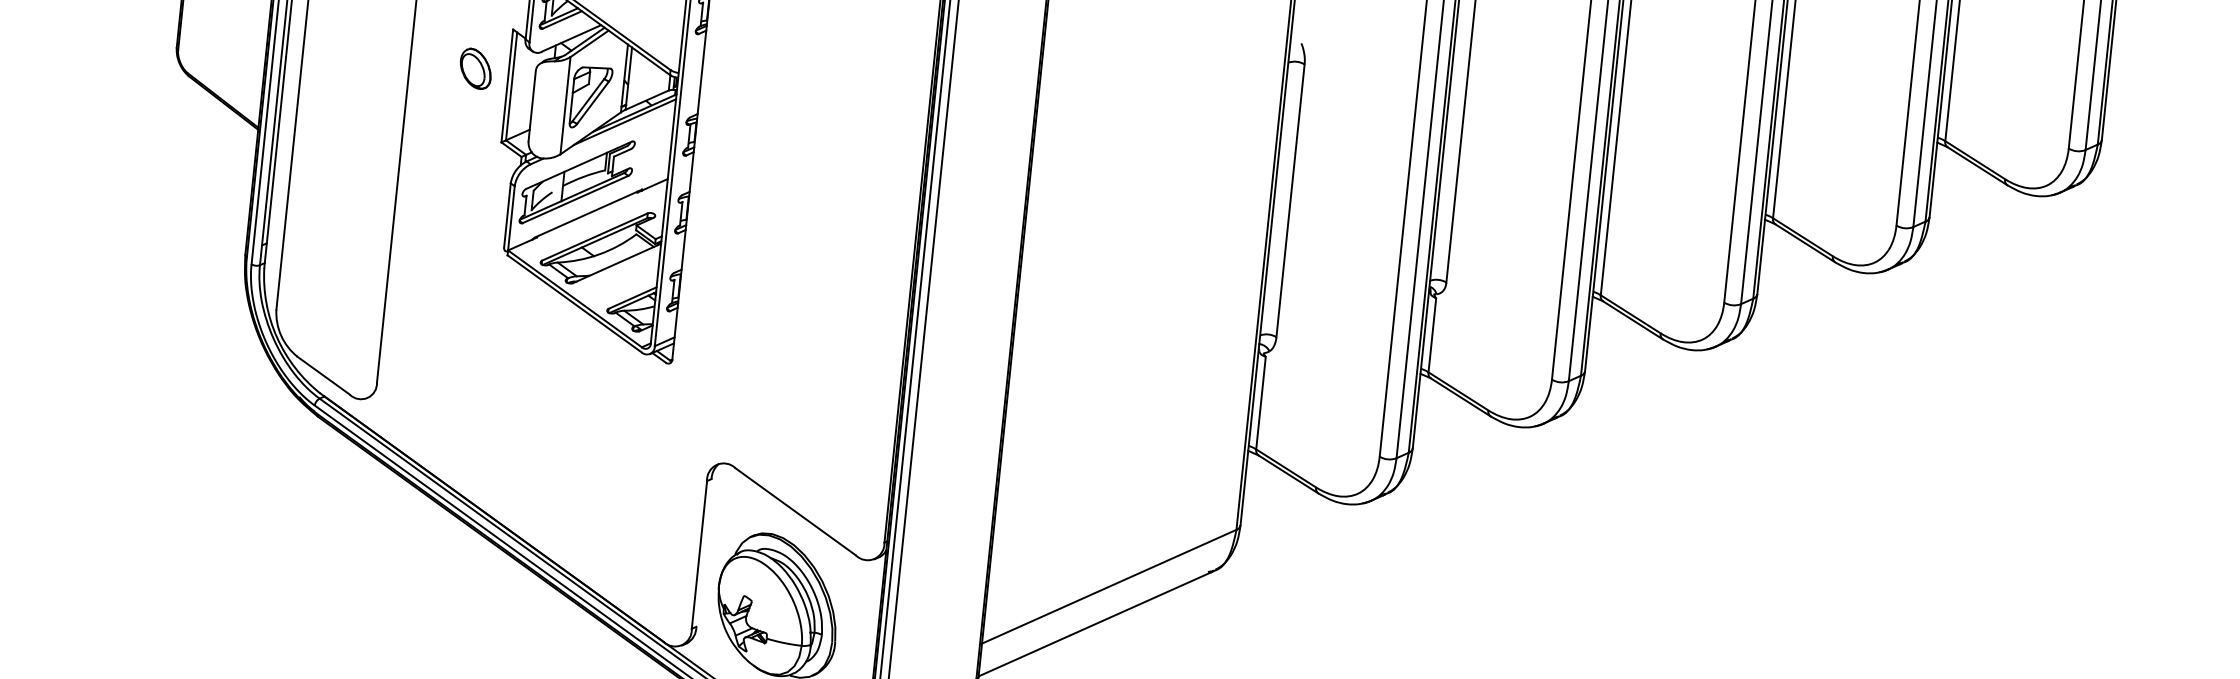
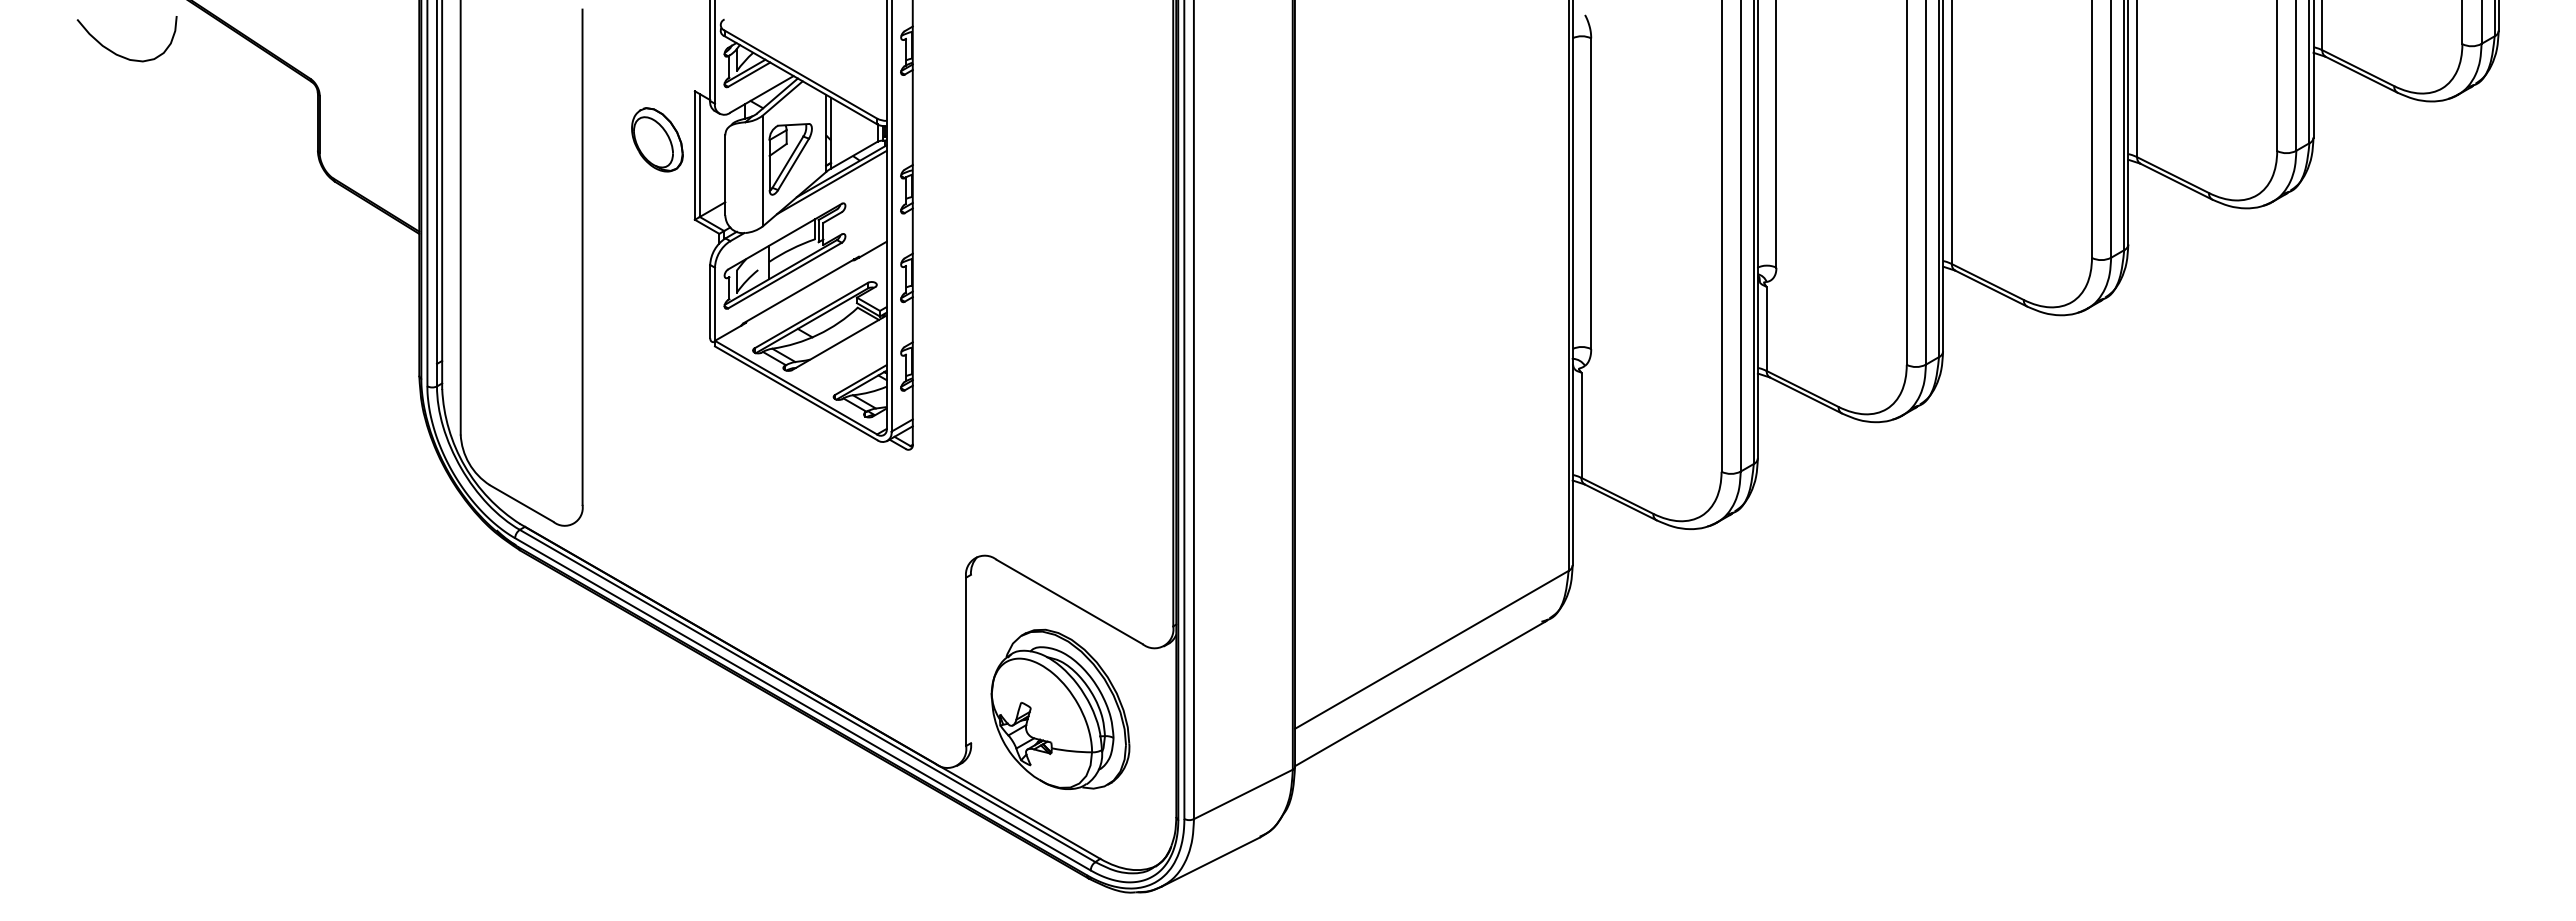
part: (475, 68) -> (657, 139), size x1.43

